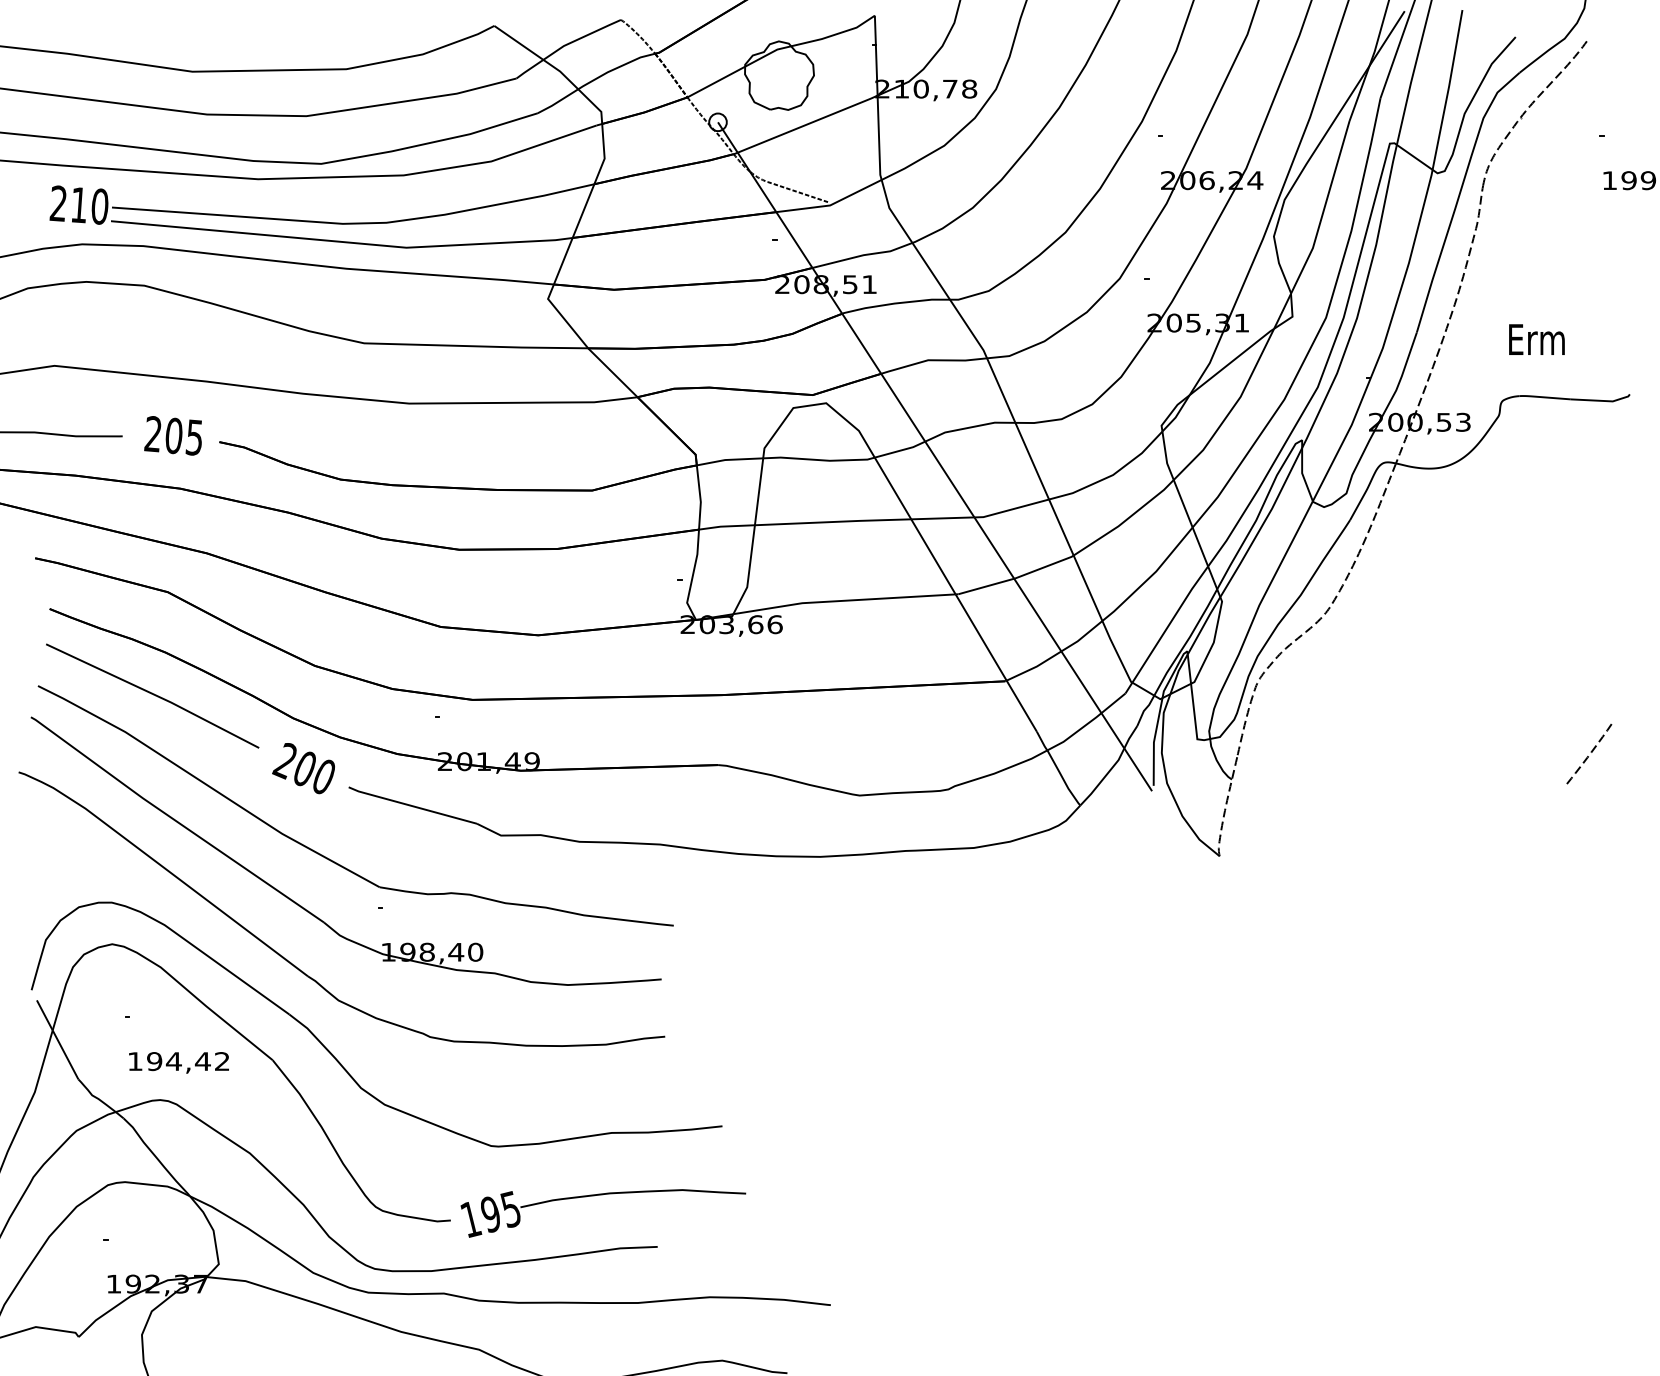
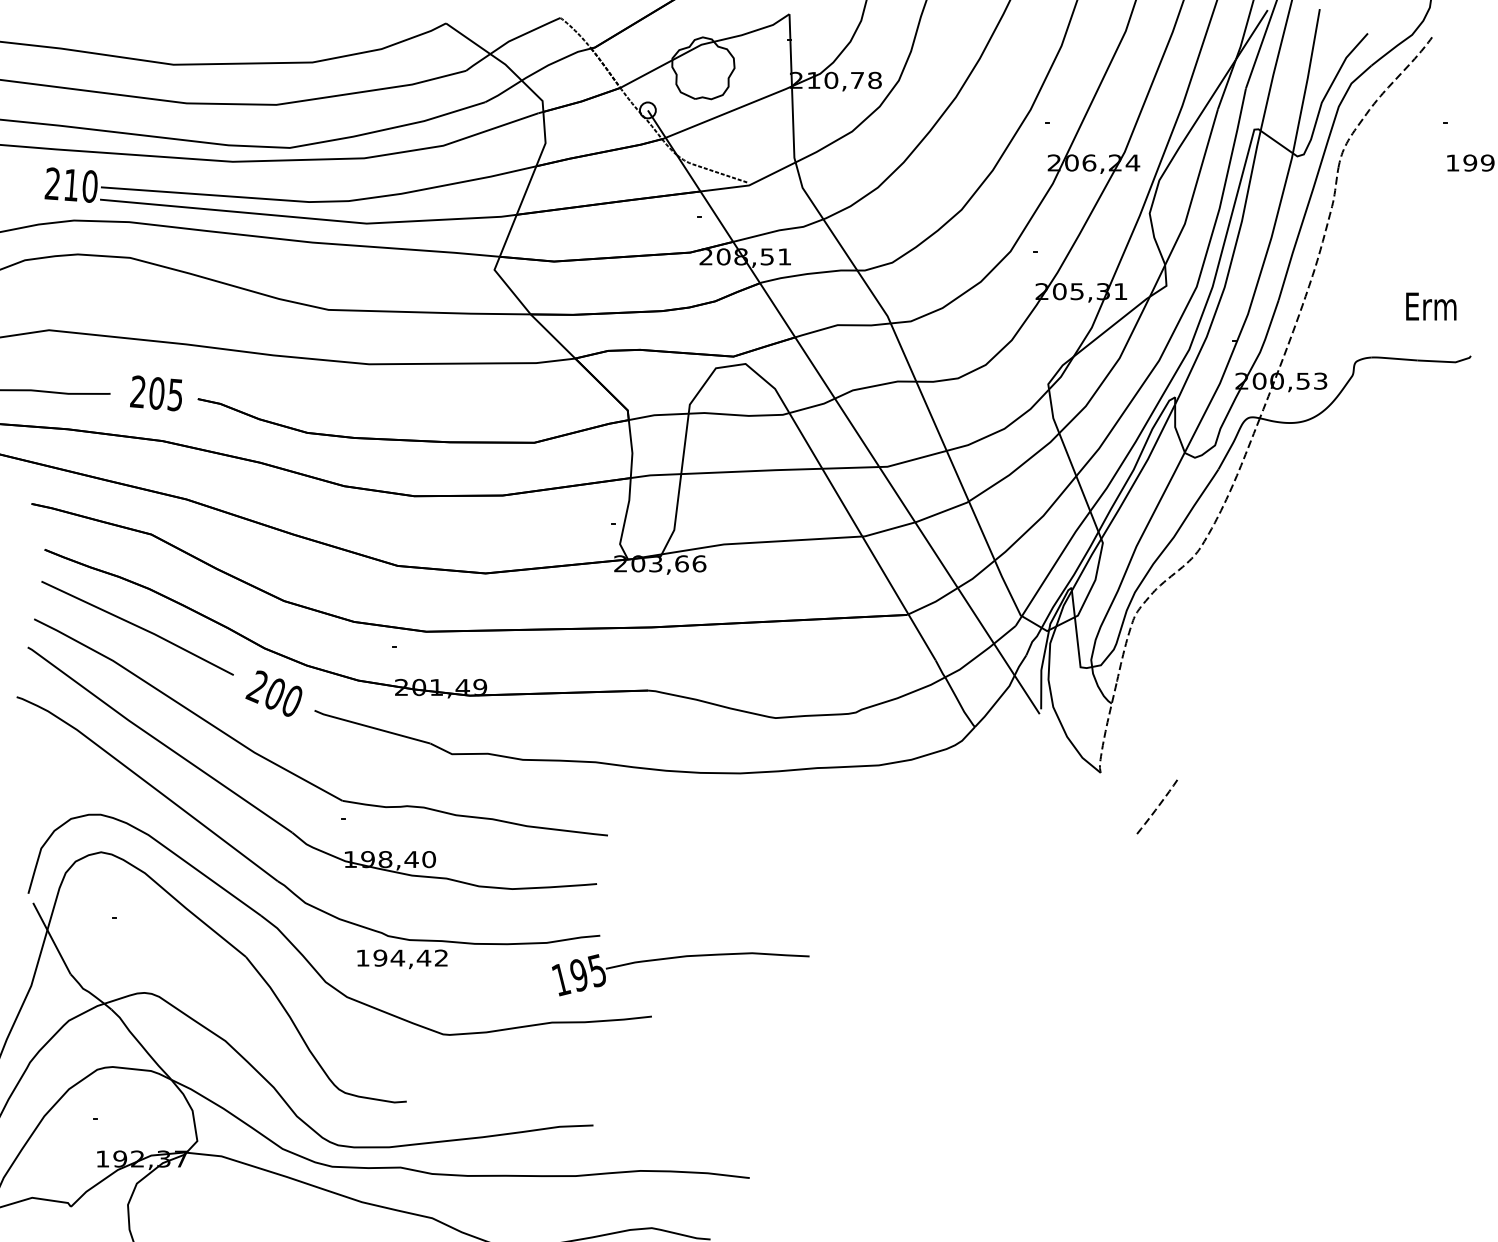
text: (1536, 339) -> (1430, 306), moved
curve: (1590, 752) -> (1158, 805), moved
text: (178, 1062) -> (401, 959), moved
part: (602, 1195) -> (679, 958), moved

